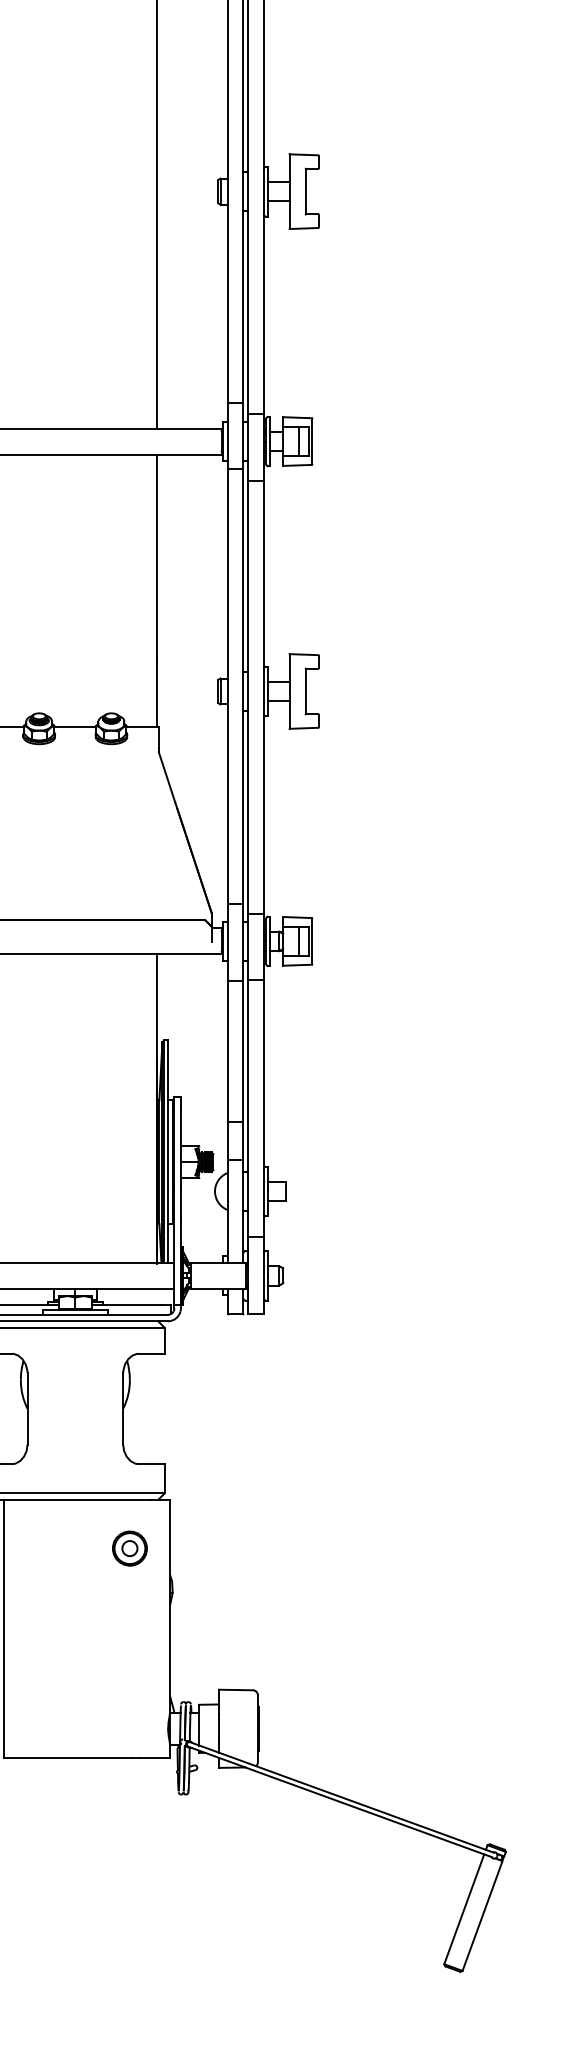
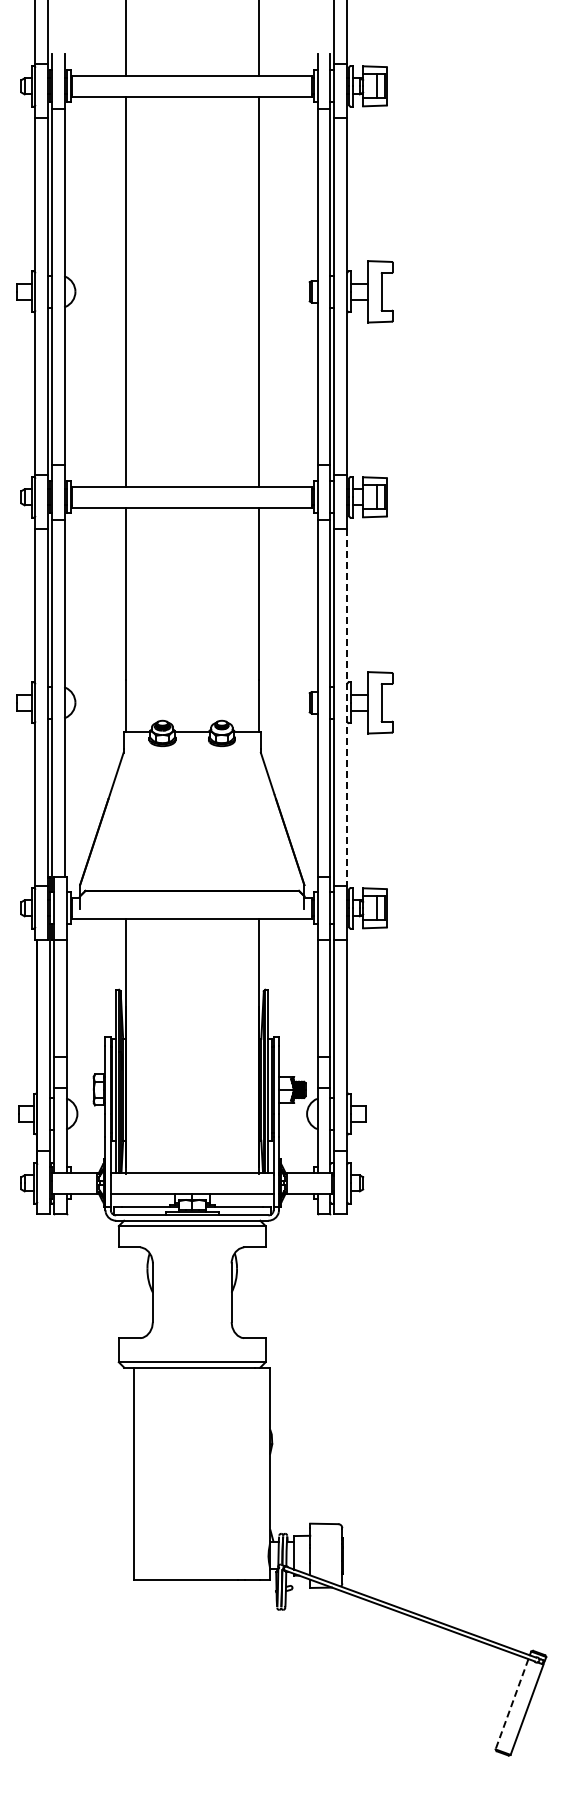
line: (264, 697) -> (347, 707), solid -> dashed
part: (129, 1548) -> (236, 1407), removed
line: (463, 1909) -> (511, 1704), solid -> dashed

